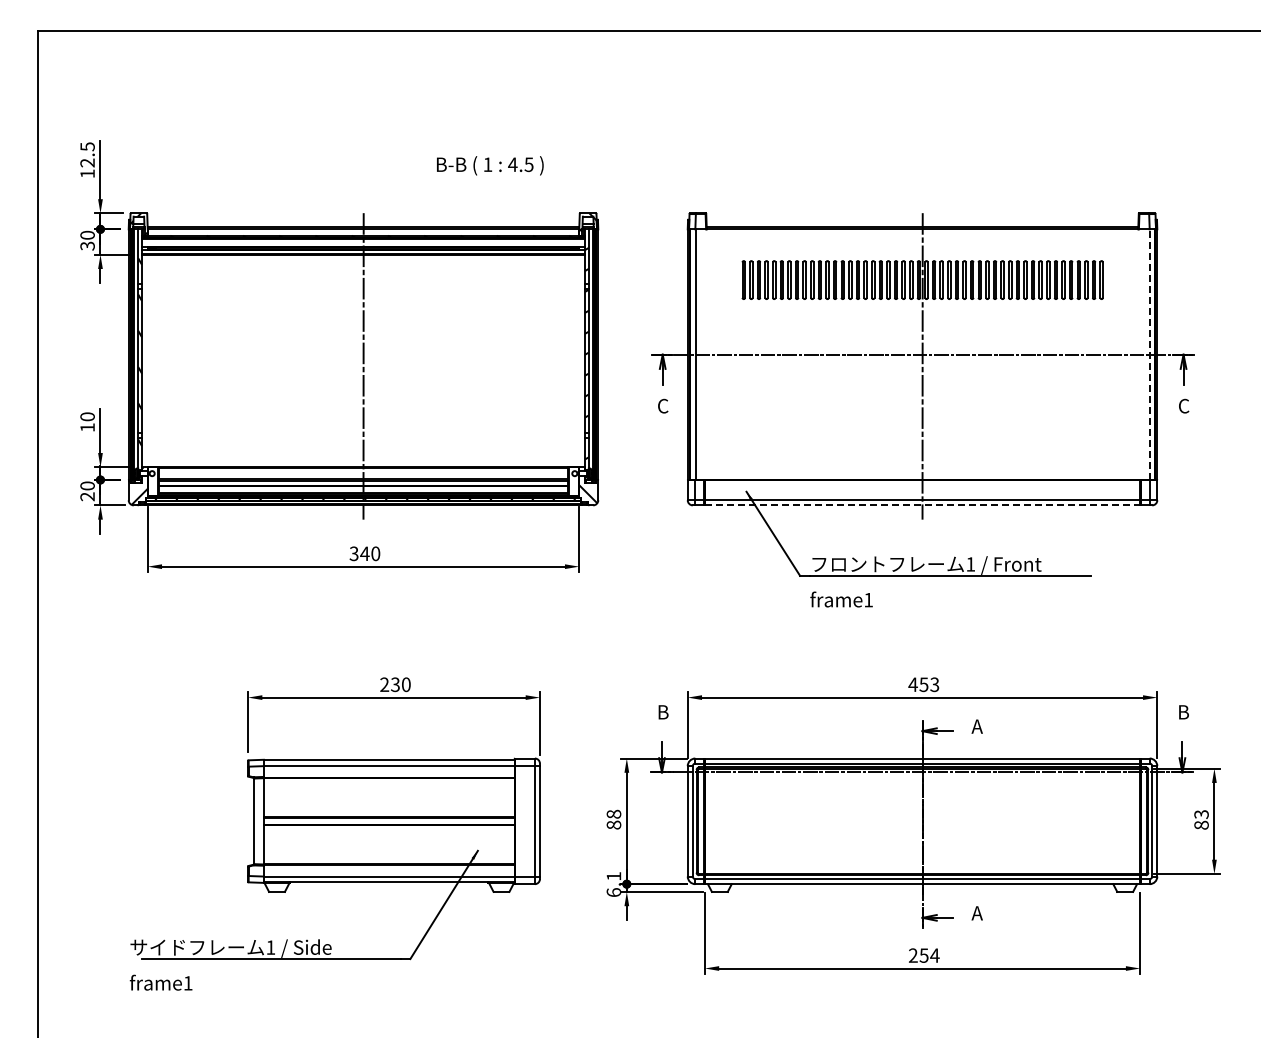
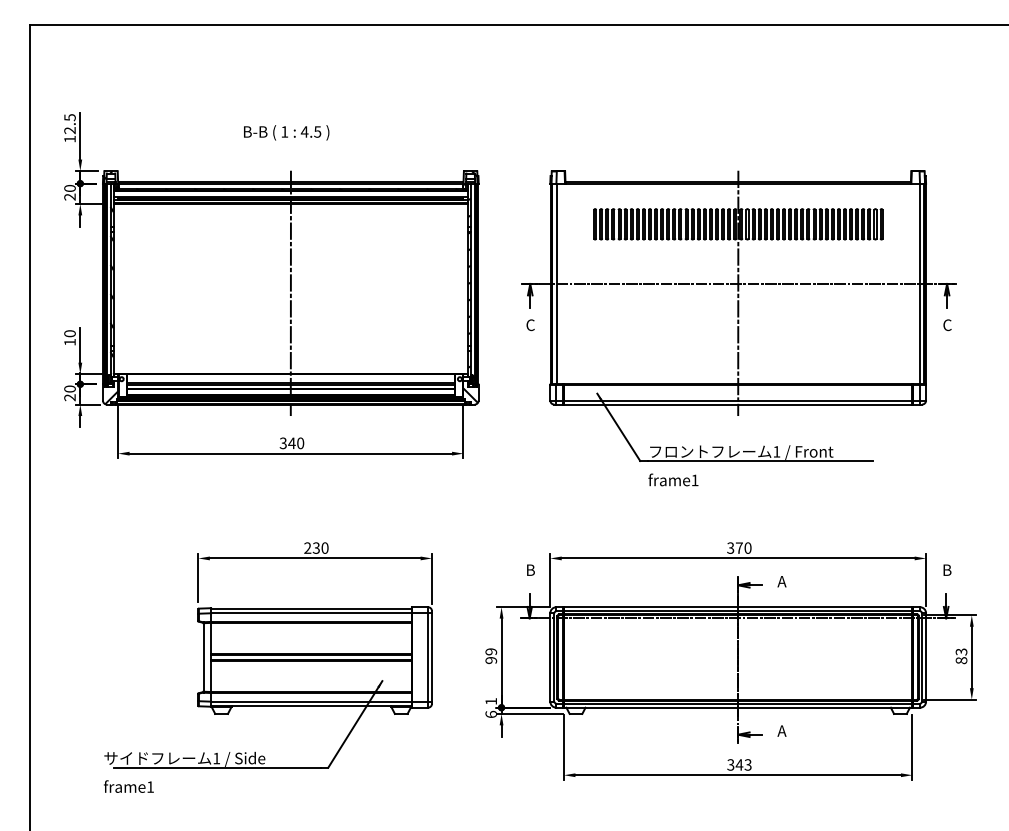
text: (490, 165) -> (286, 132), moved
text: (87, 245) -> (69, 196), 30 -> 20
line: (1149, 354) -> (919, 283), dashed -> solid
line: (922, 505) -> (738, 404), dashed -> solid
text: (923, 684) -> (738, 547), 453 -> 370
text: (613, 819) -> (490, 655), 88 -> 99
text: (923, 955) -> (738, 764), 254 -> 343

